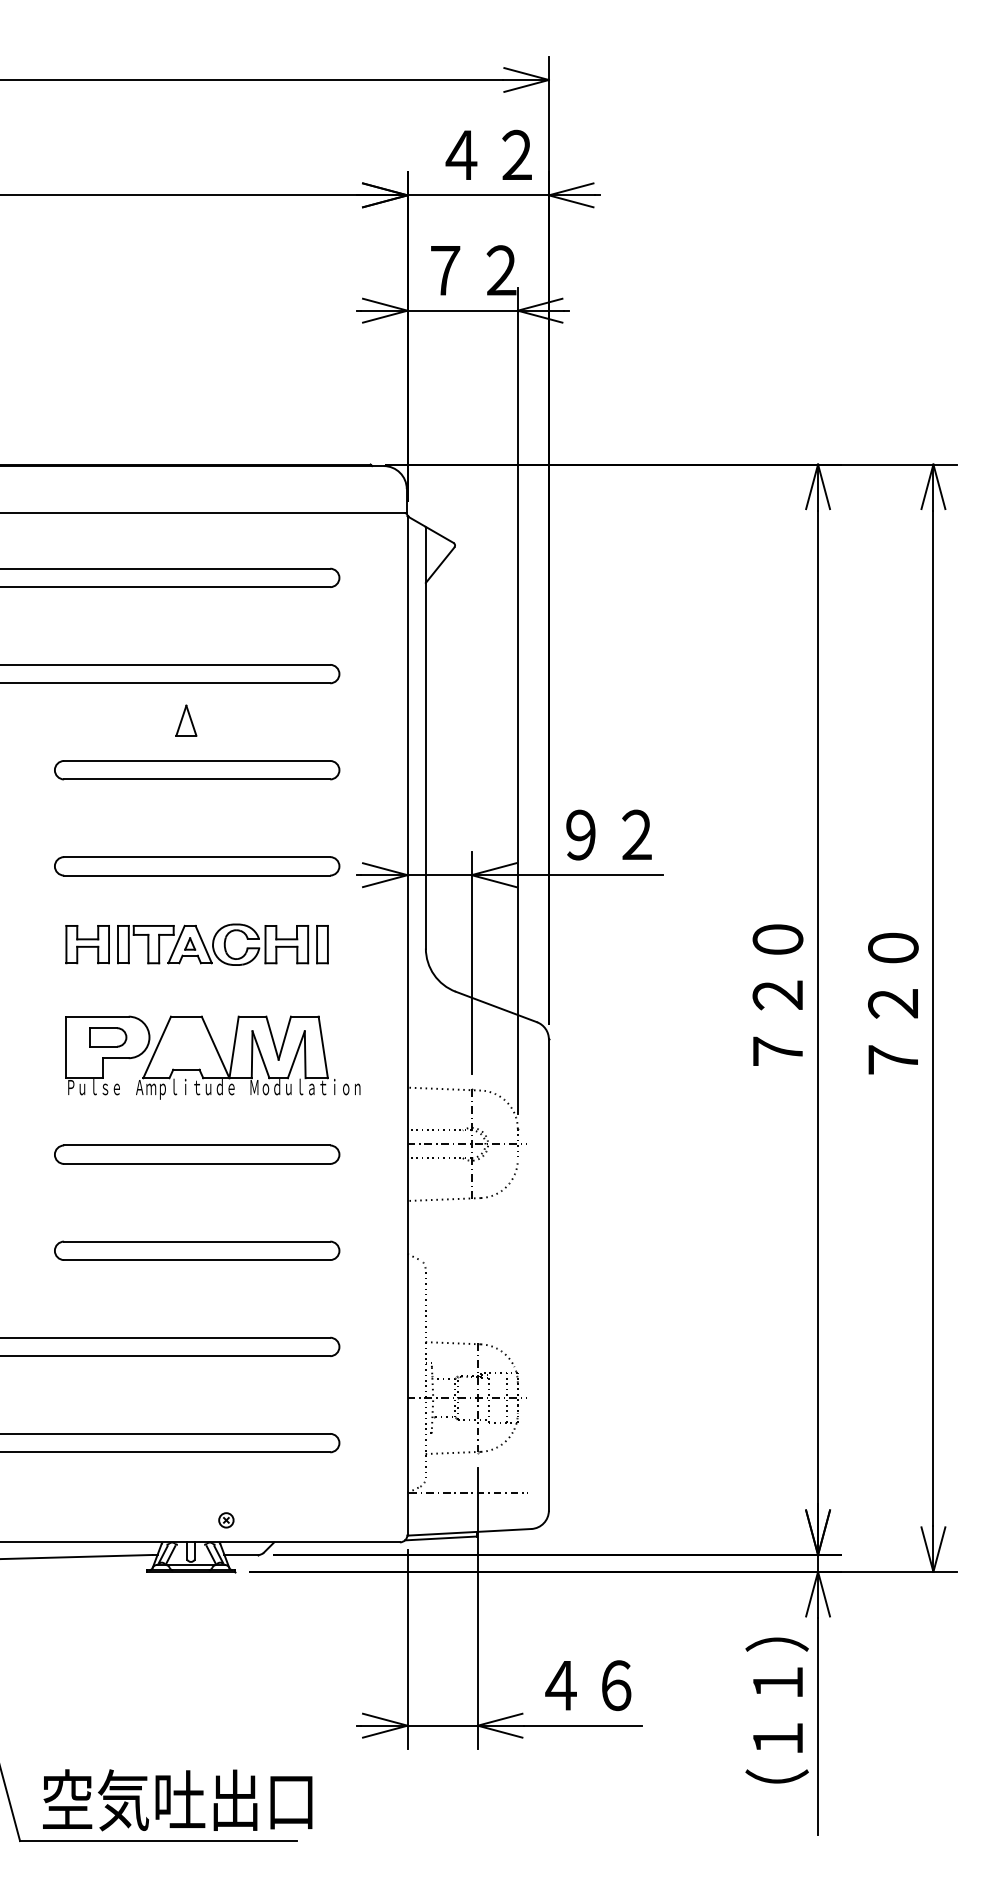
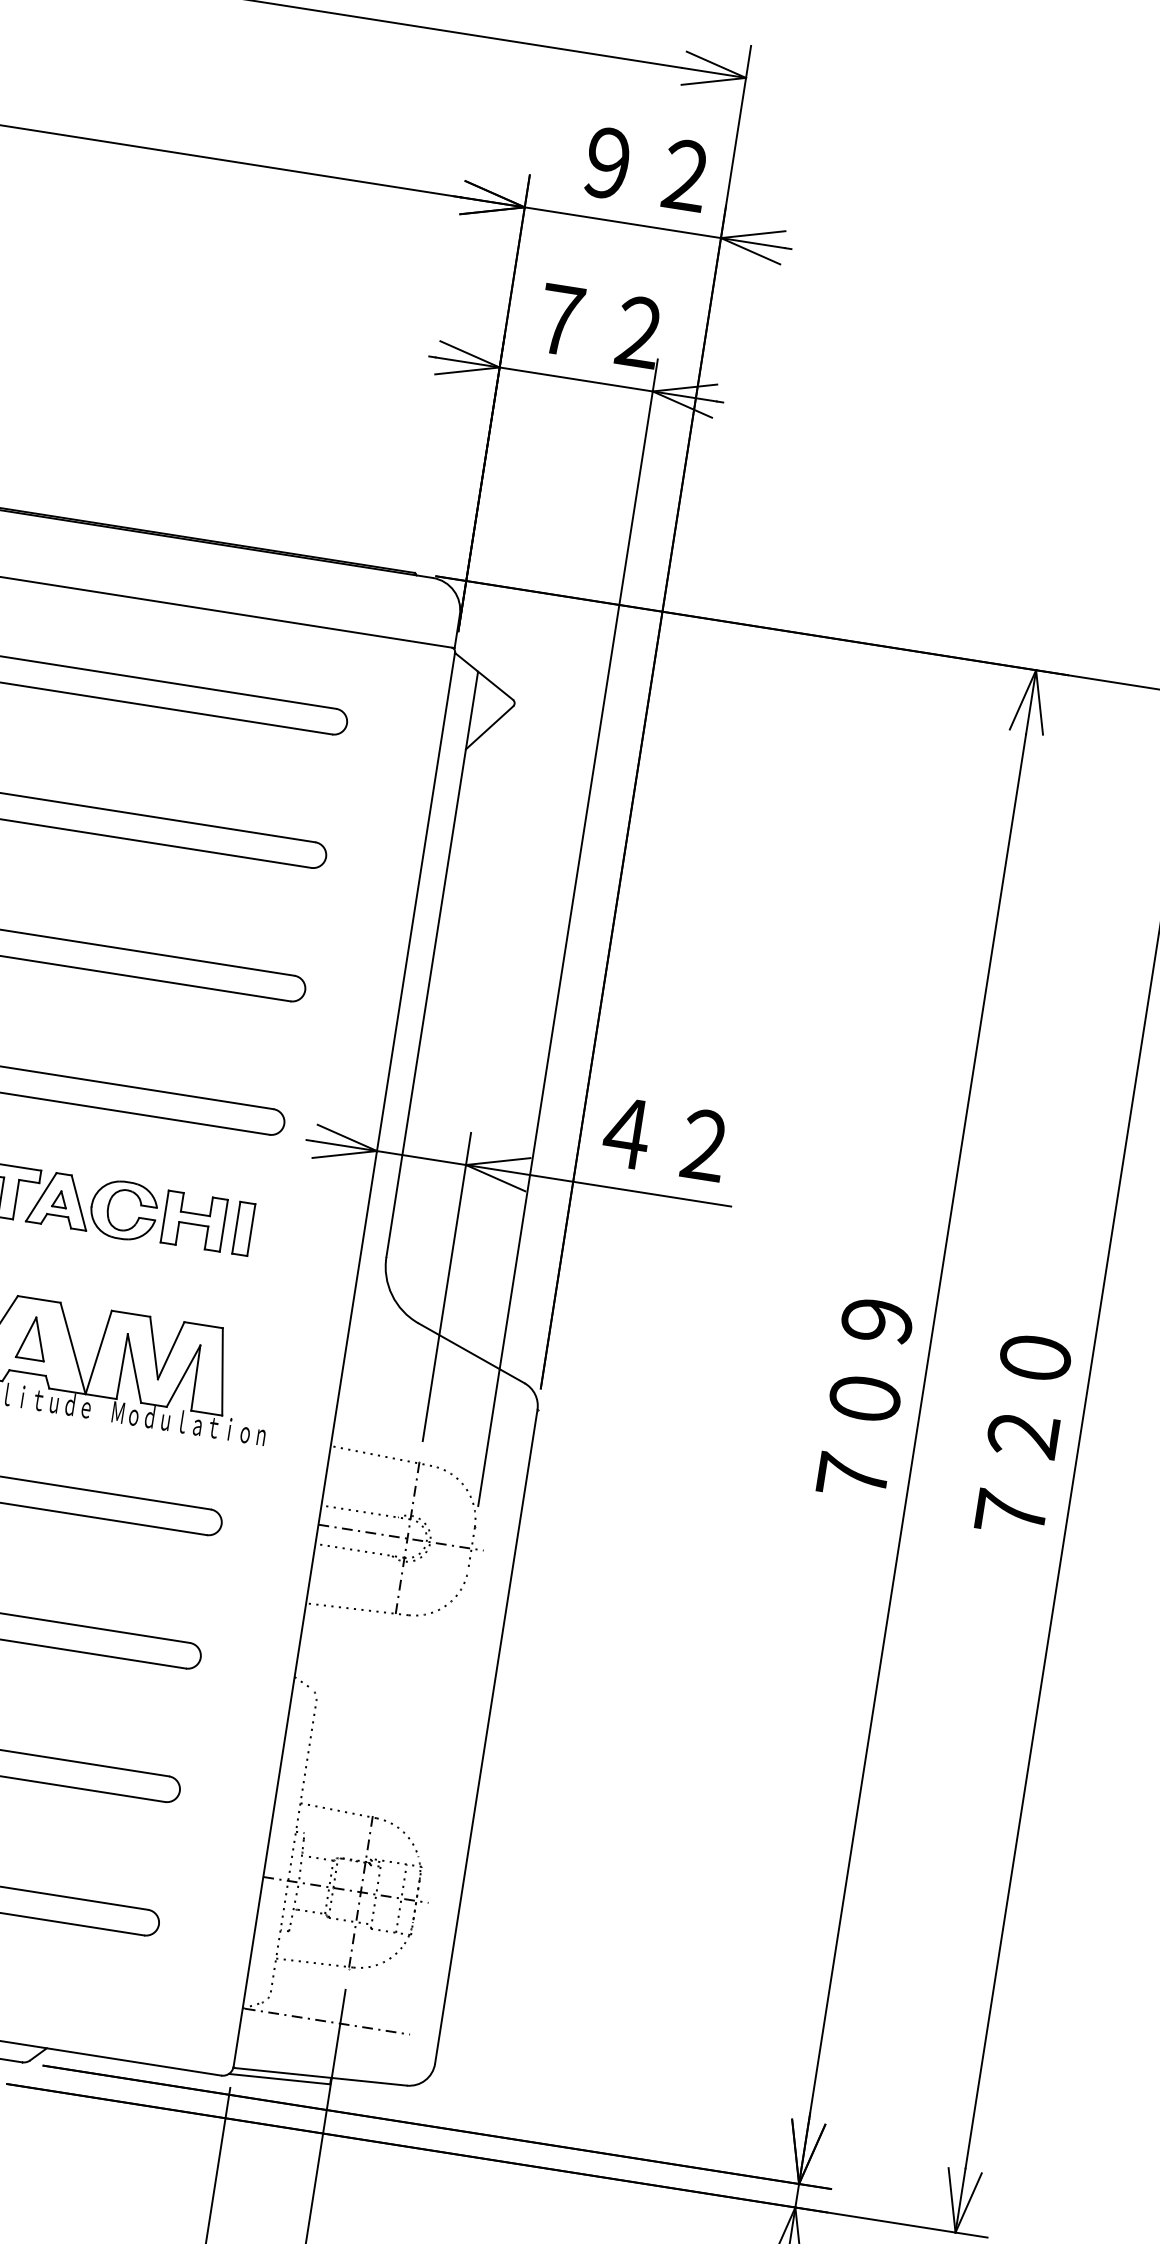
text: (461, 154) -> (608, 162), ４２ -> ９２
part: (186, 720) -> (33, 1338), moved
text: (581, 834) -> (627, 1132), ９２ -> ４２
text: (777, 967) -> (870, 1359), ７２０ -> ７０９

